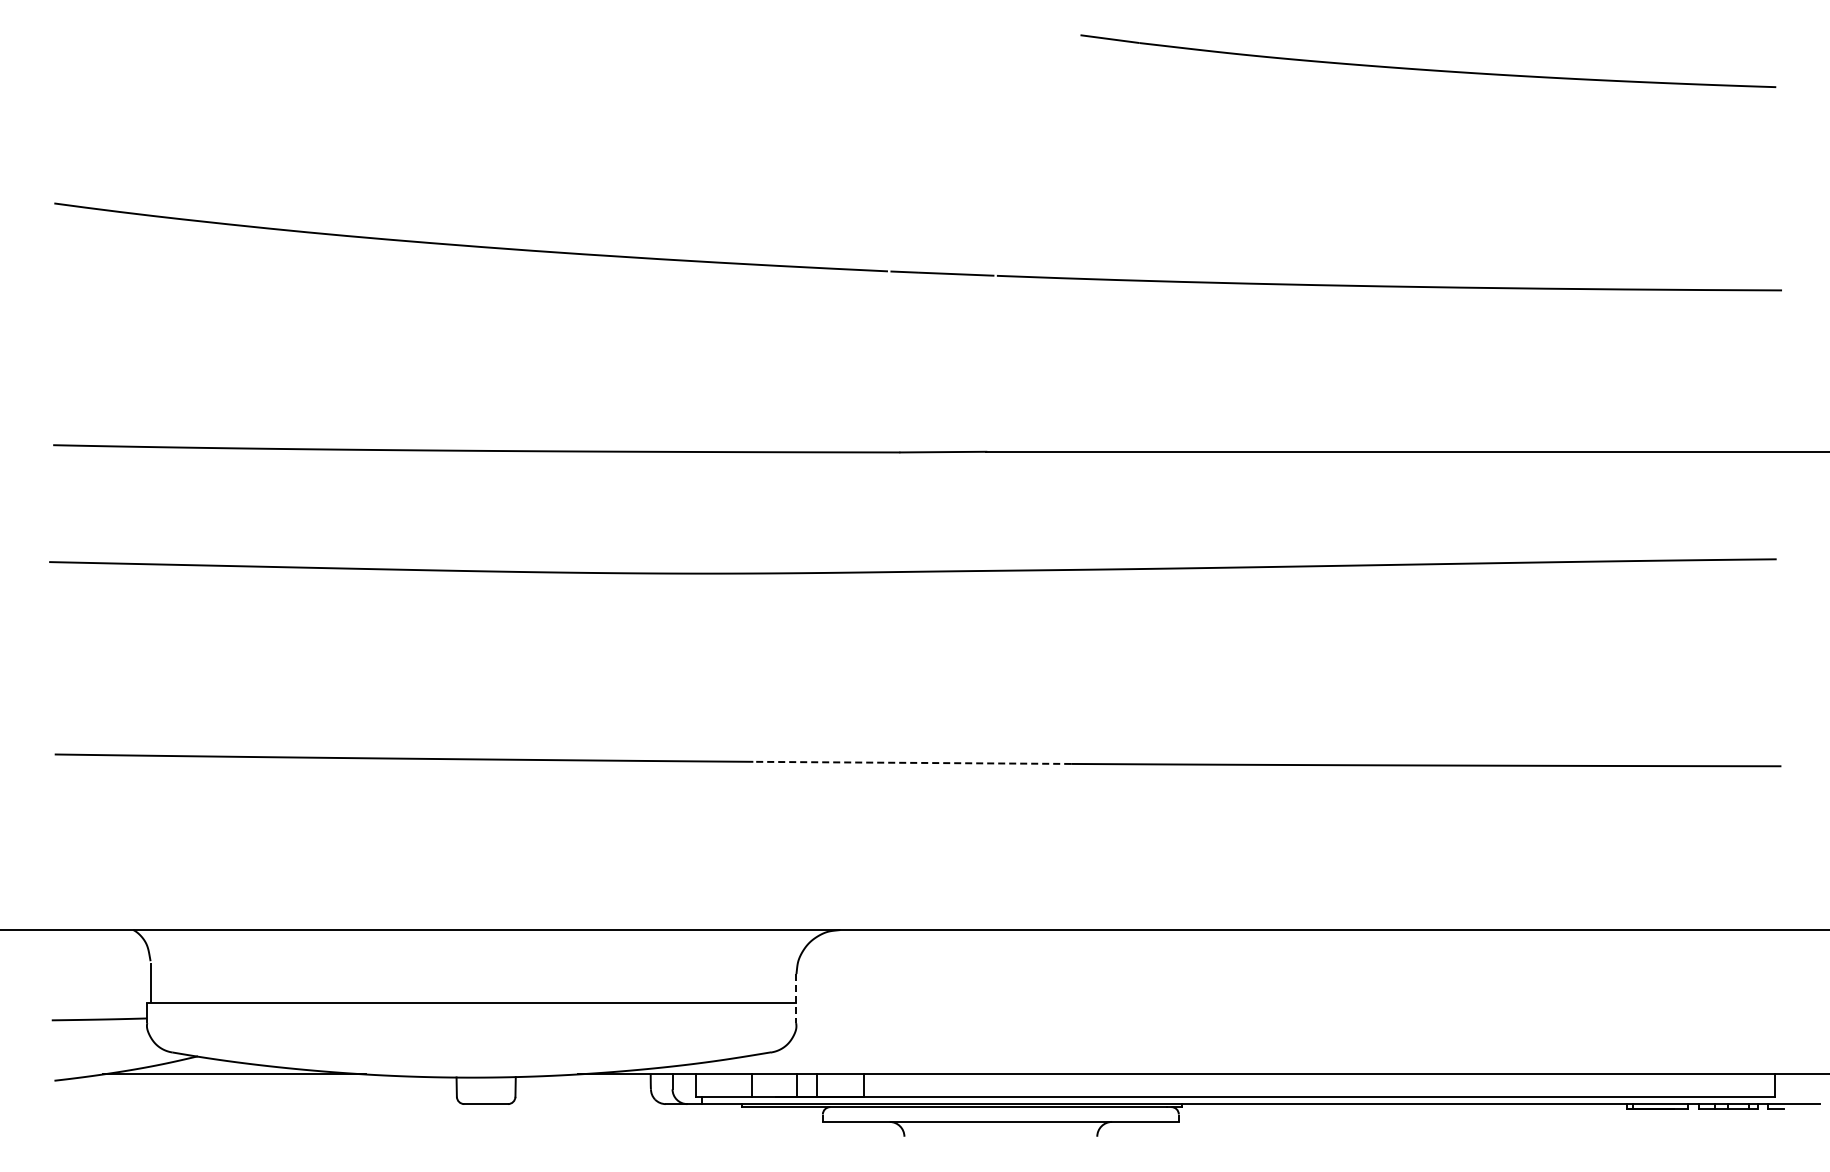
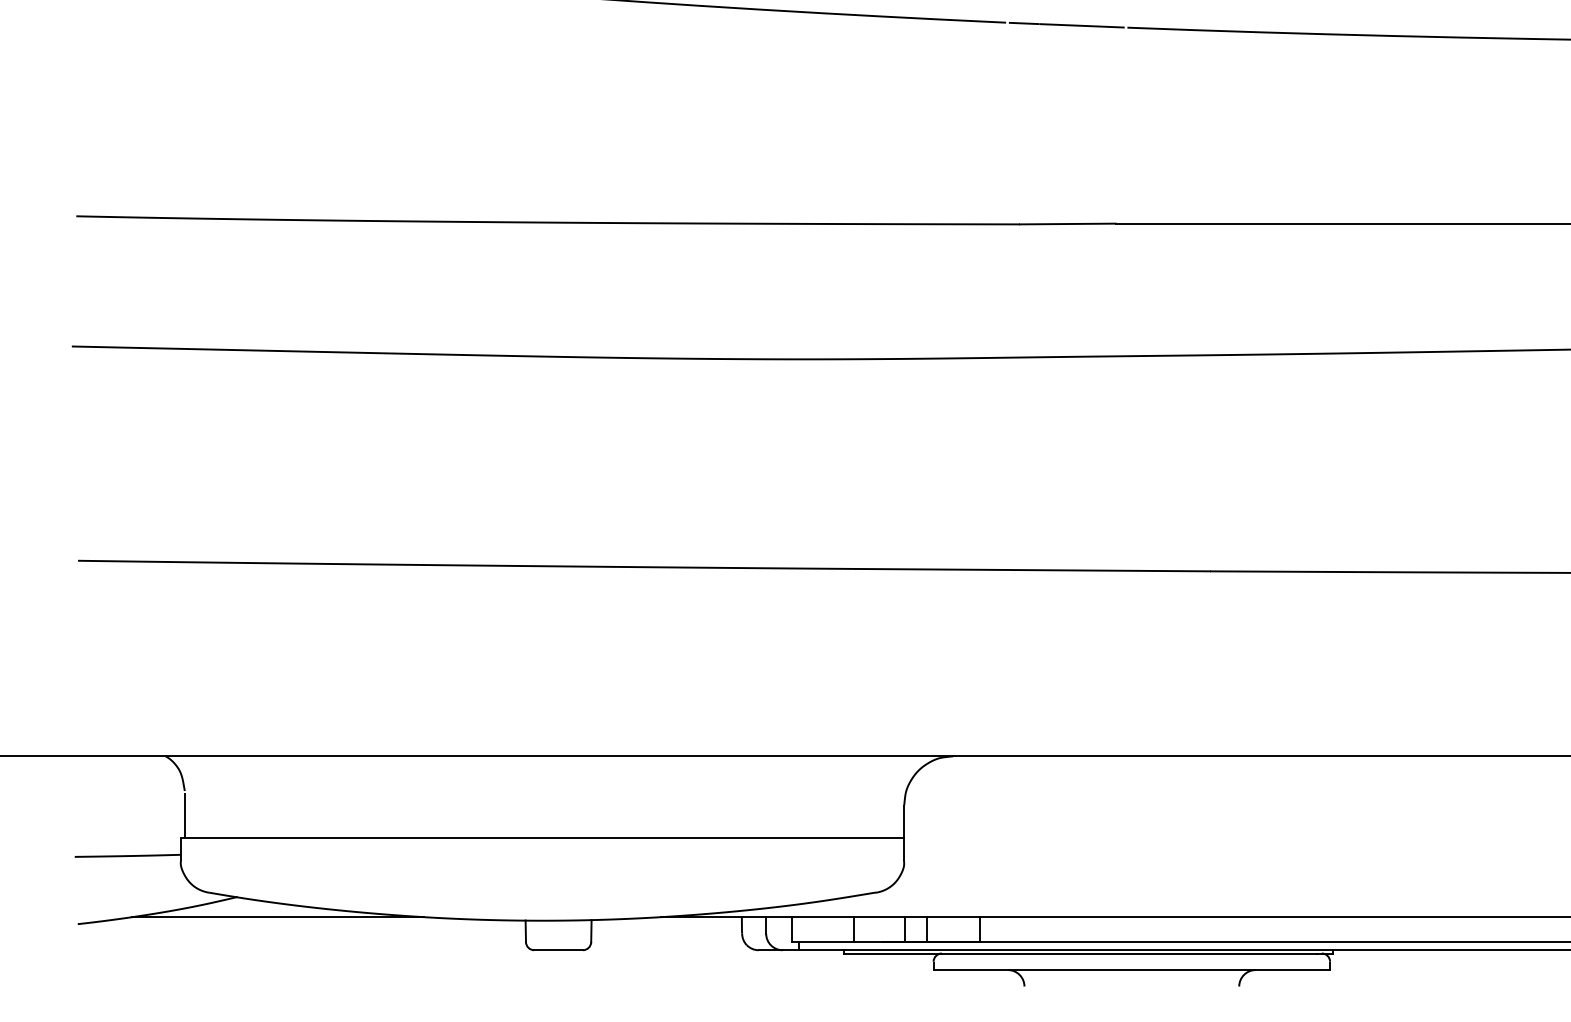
line: (912, 762) -> (1033, 569), dashed -> solid
line: (796, 998) -> (904, 832), dashed -> solid

